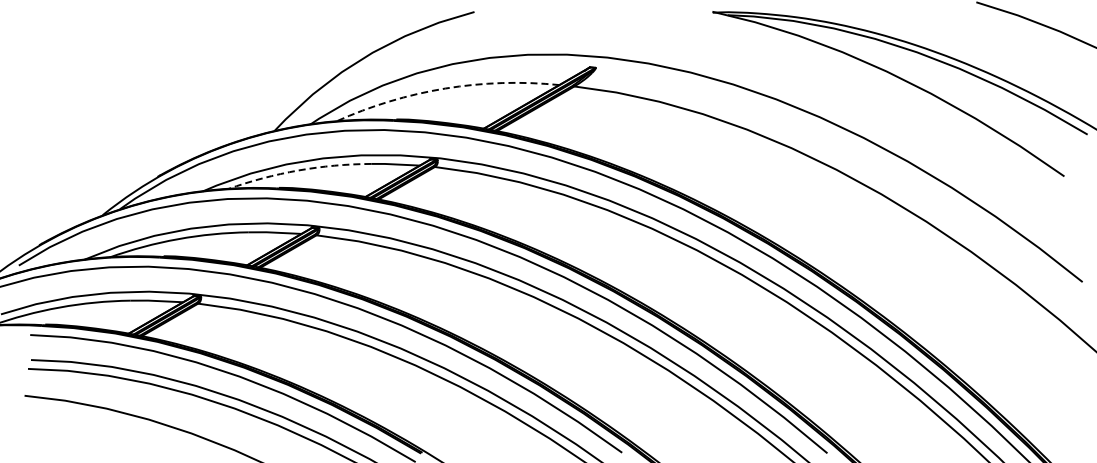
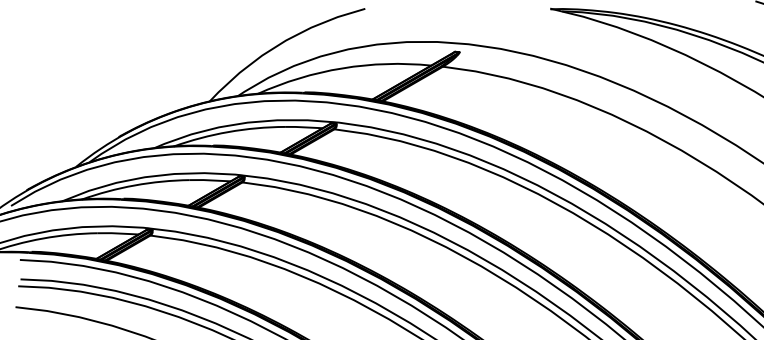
arc: (445, 88) -> (342, 68), dashed -> solid
arc: (298, 170) -> (228, 132), dashed -> solid

